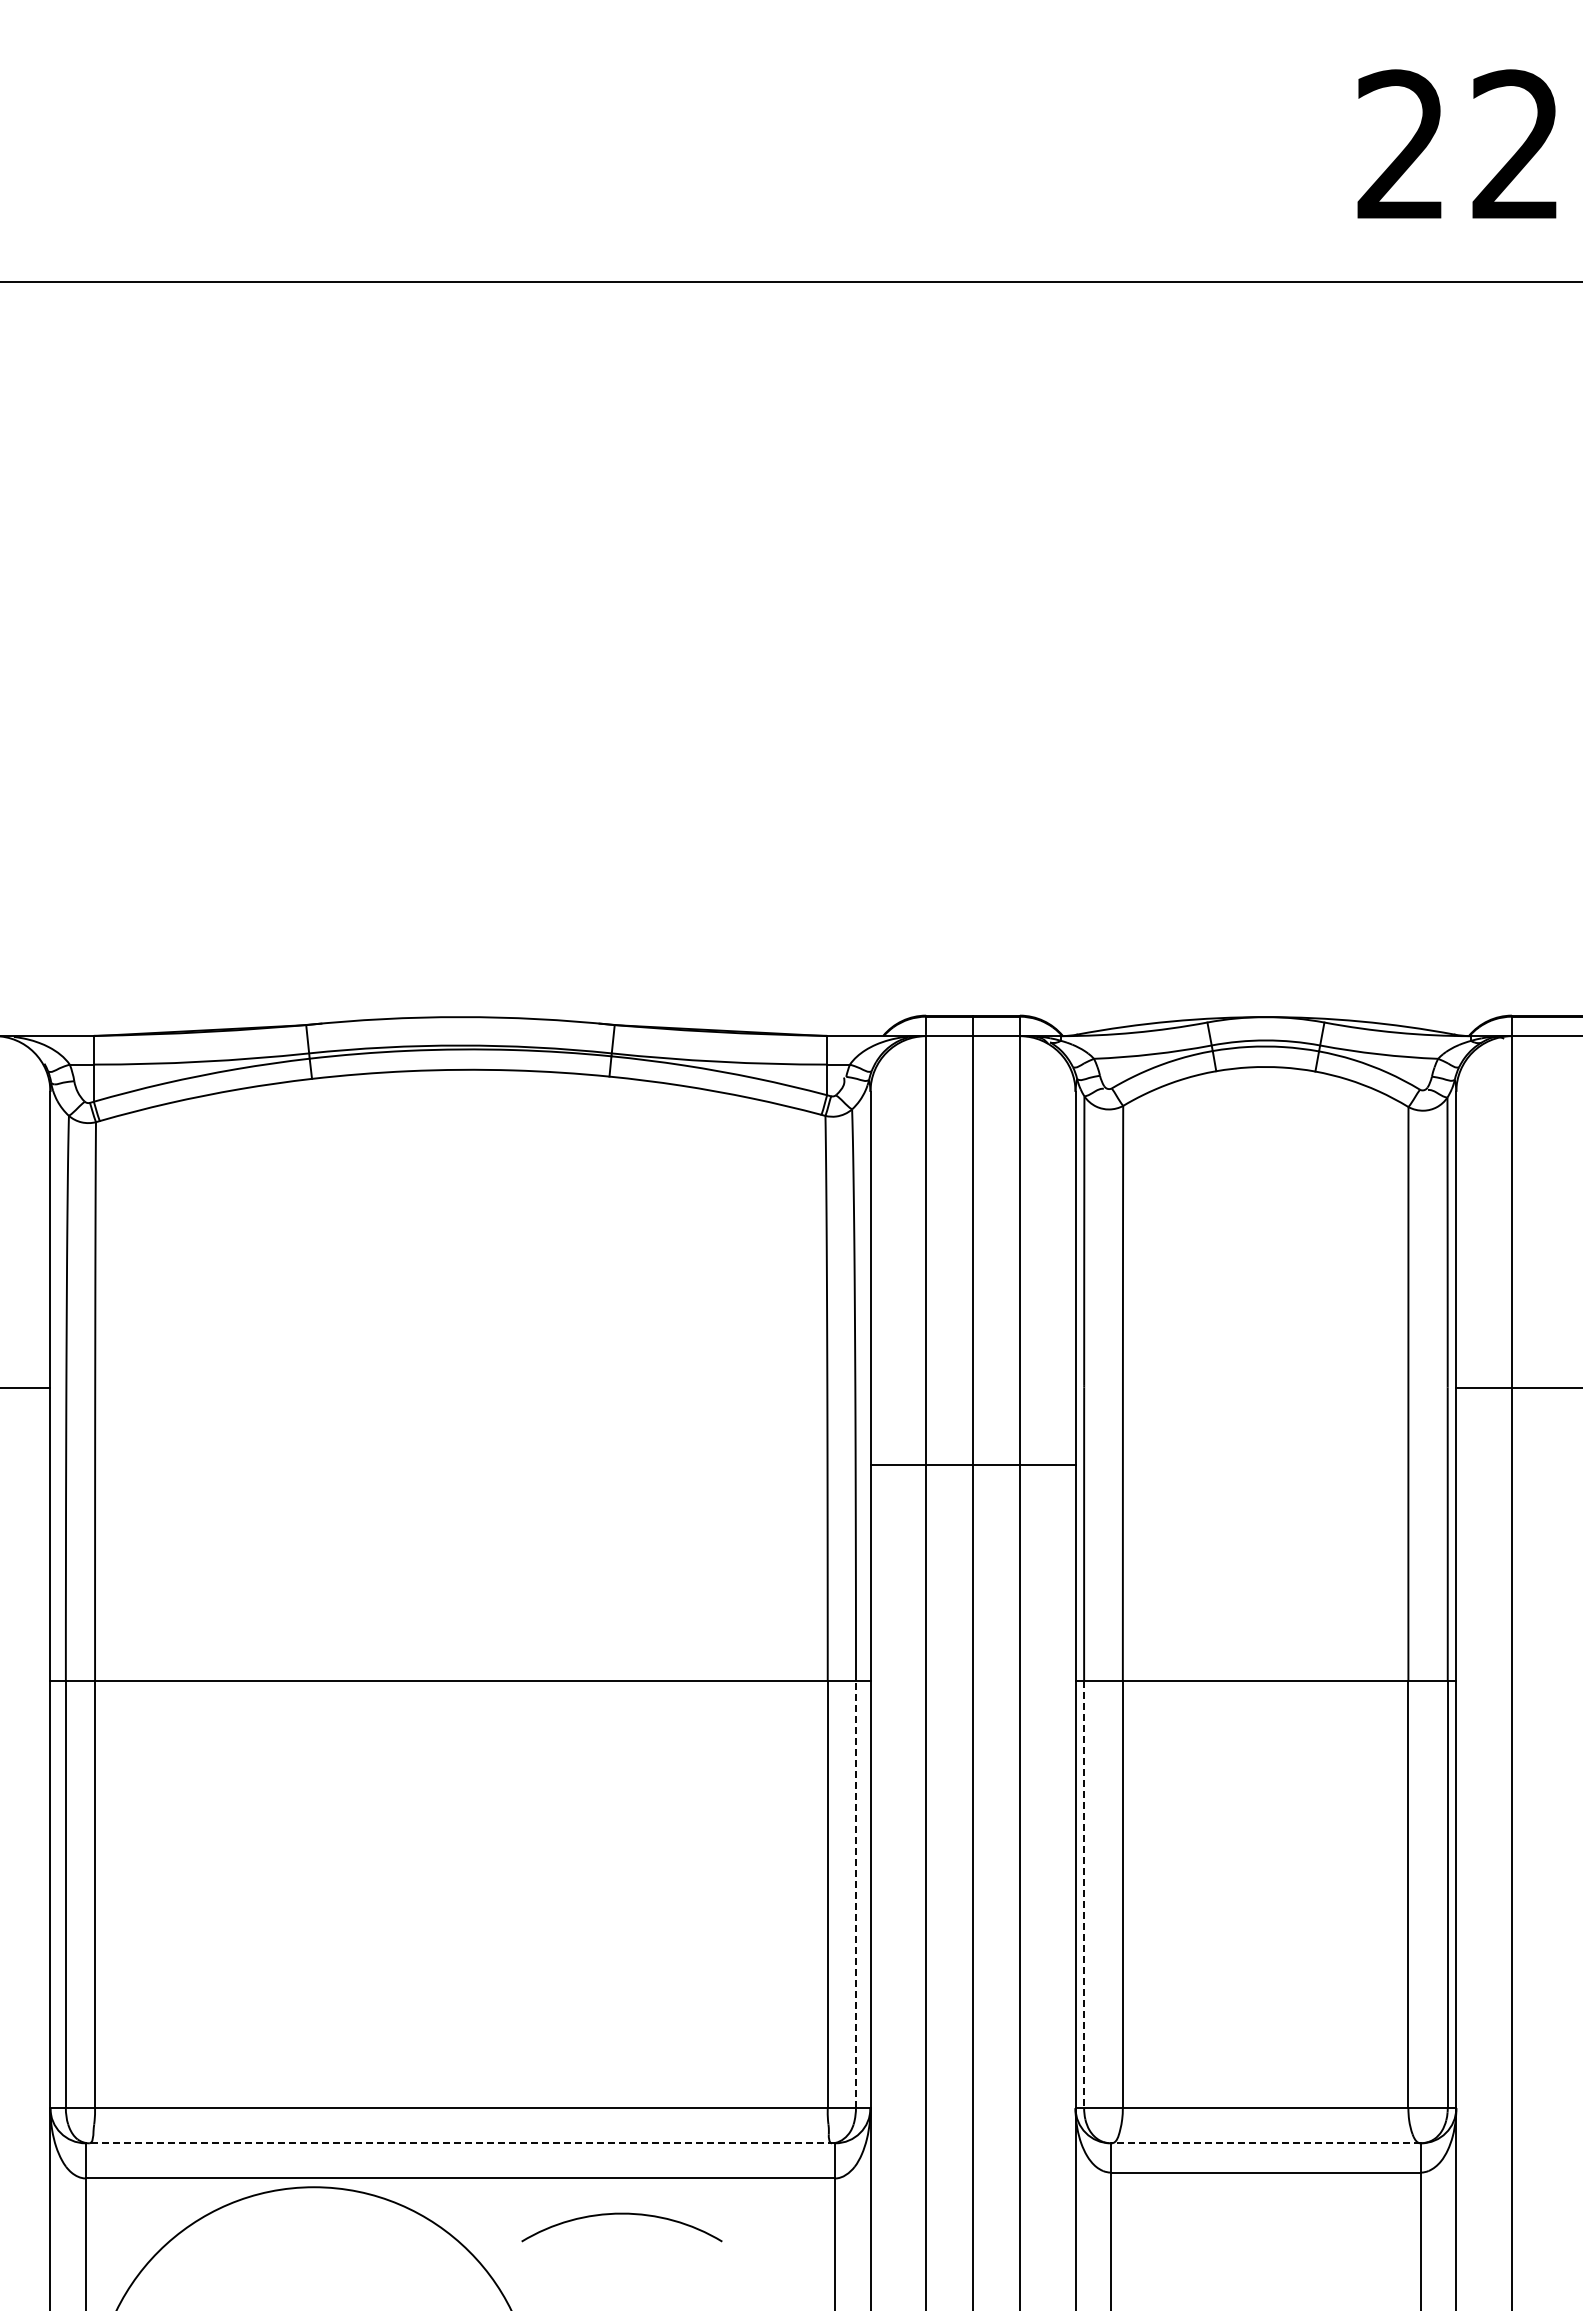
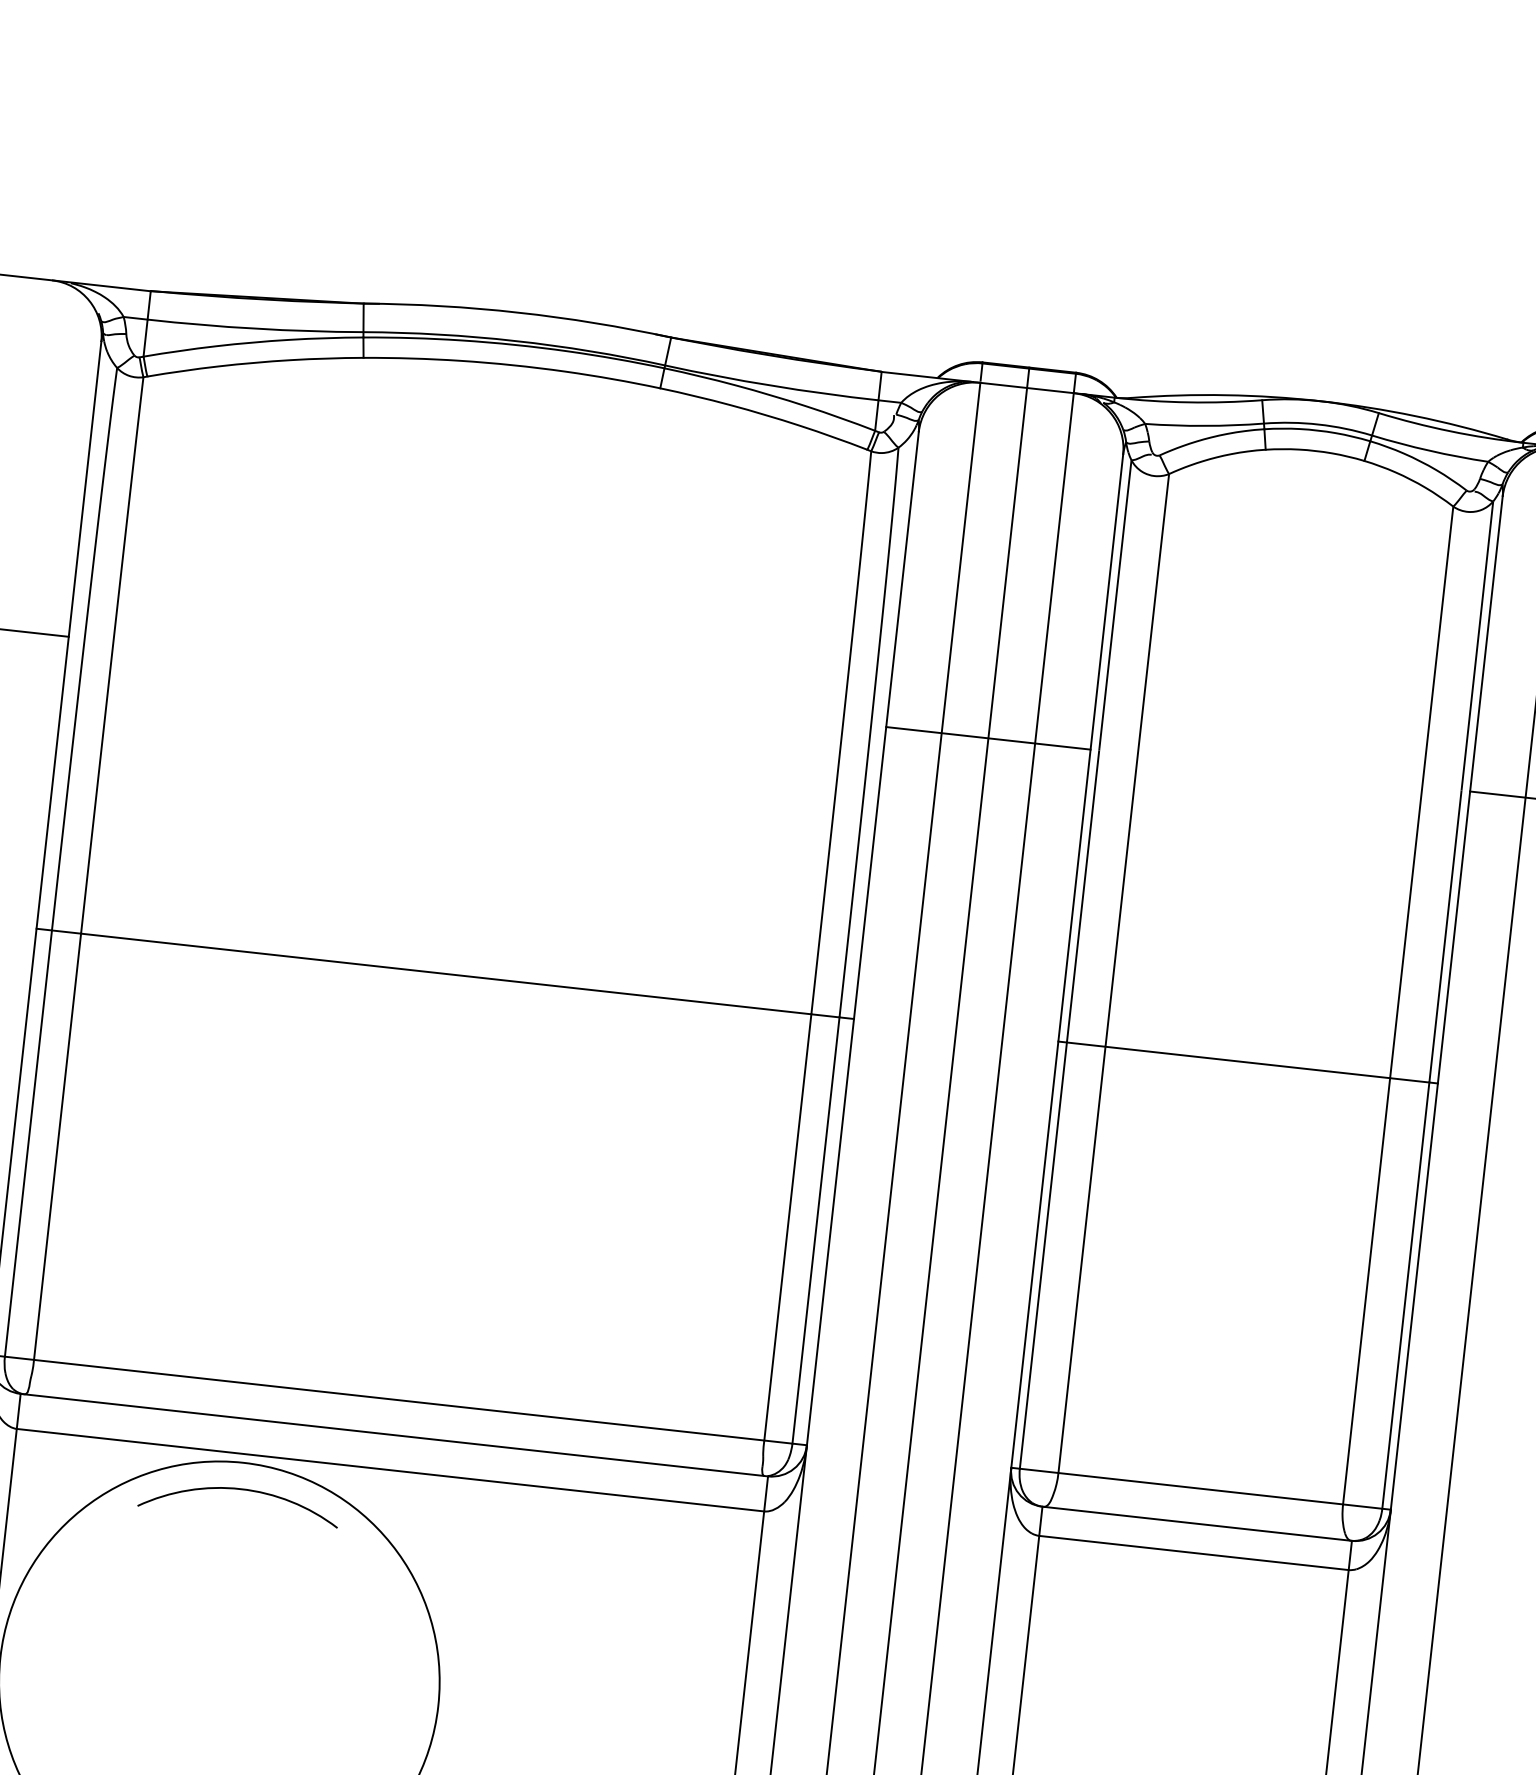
line: (972, 1464) -> (987, 738), moved
line: (855, 1894) -> (815, 1230), dashed -> solid
line: (1084, 1894) -> (1043, 1255), dashed -> solid
line: (460, 2143) -> (394, 1435), dashed -> solid
line: (1265, 2143) -> (1196, 1523), dashed -> solid
arc: (621, 2214) -> (240, 1489), moved

